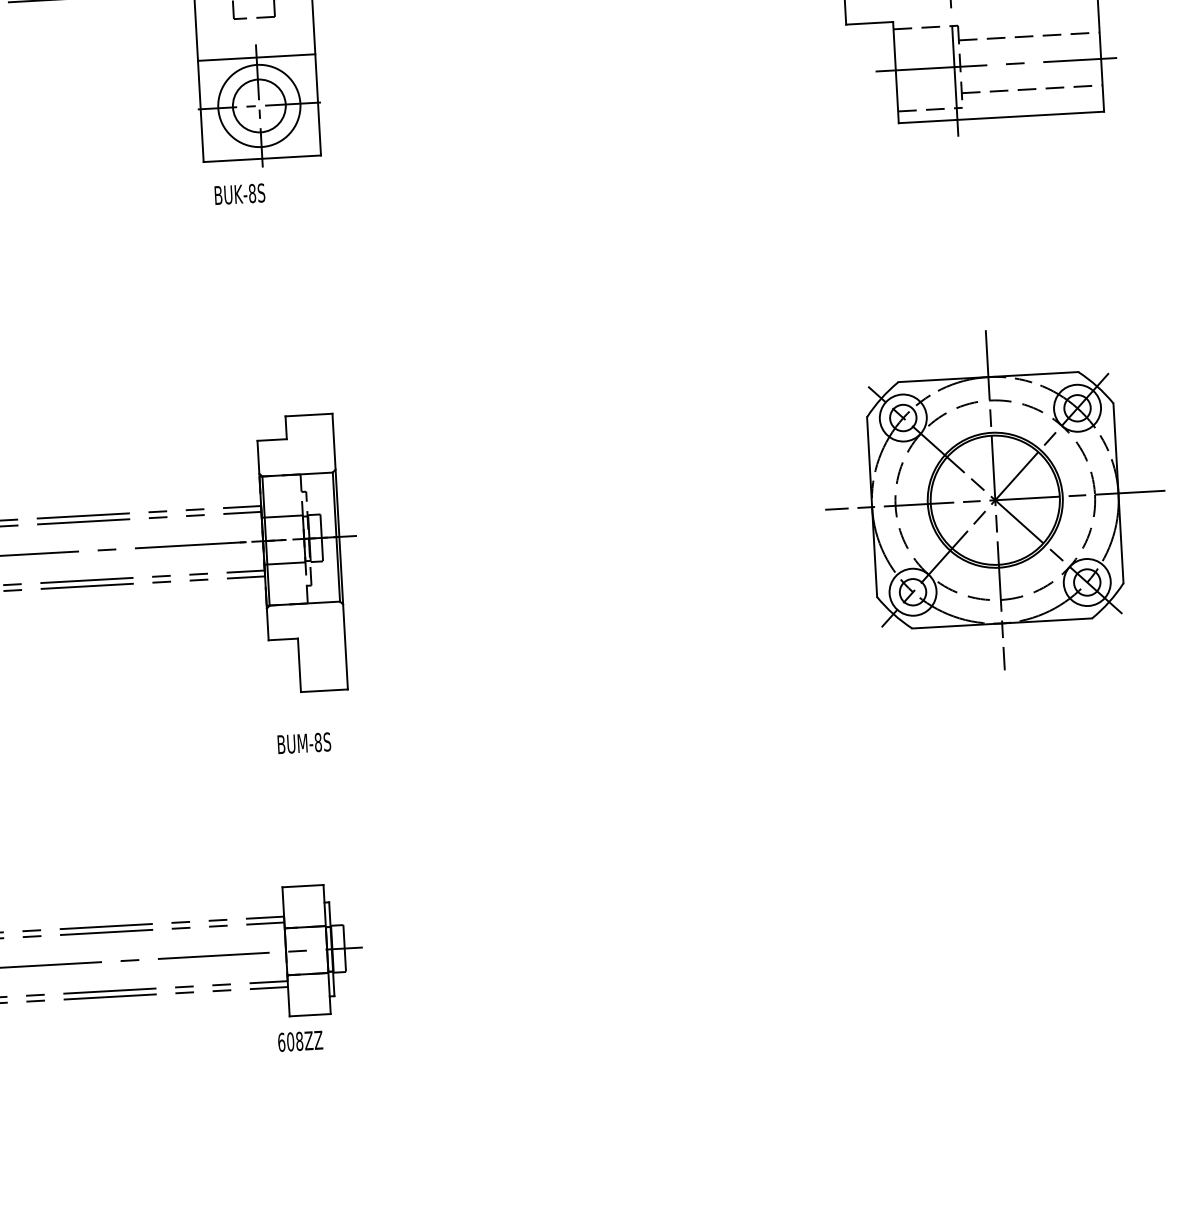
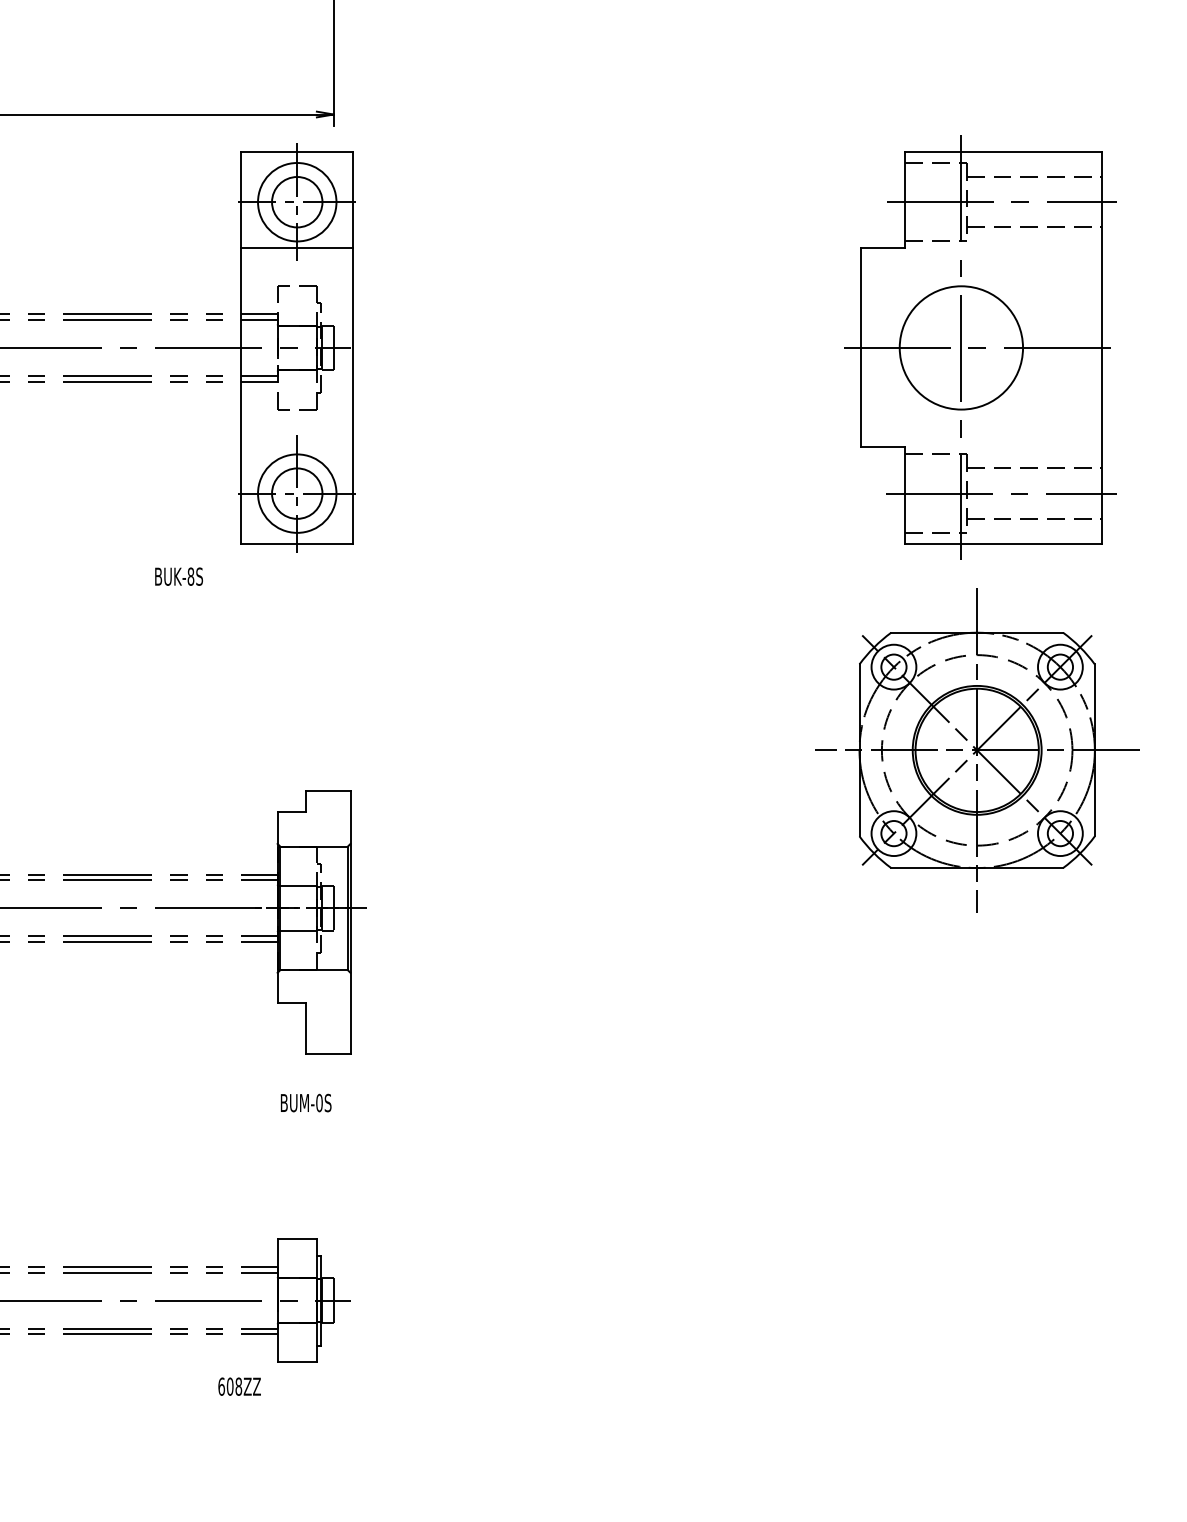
line: (256, 57) -> (297, 447), removed
text: (239, 194) -> (178, 576), moved
part: (995, 500) -> (977, 750), moved
text: (318, 741) -> (319, 1102), BUM-8S -> BUM-0S
text: (300, 1041) -> (239, 1386), moved

